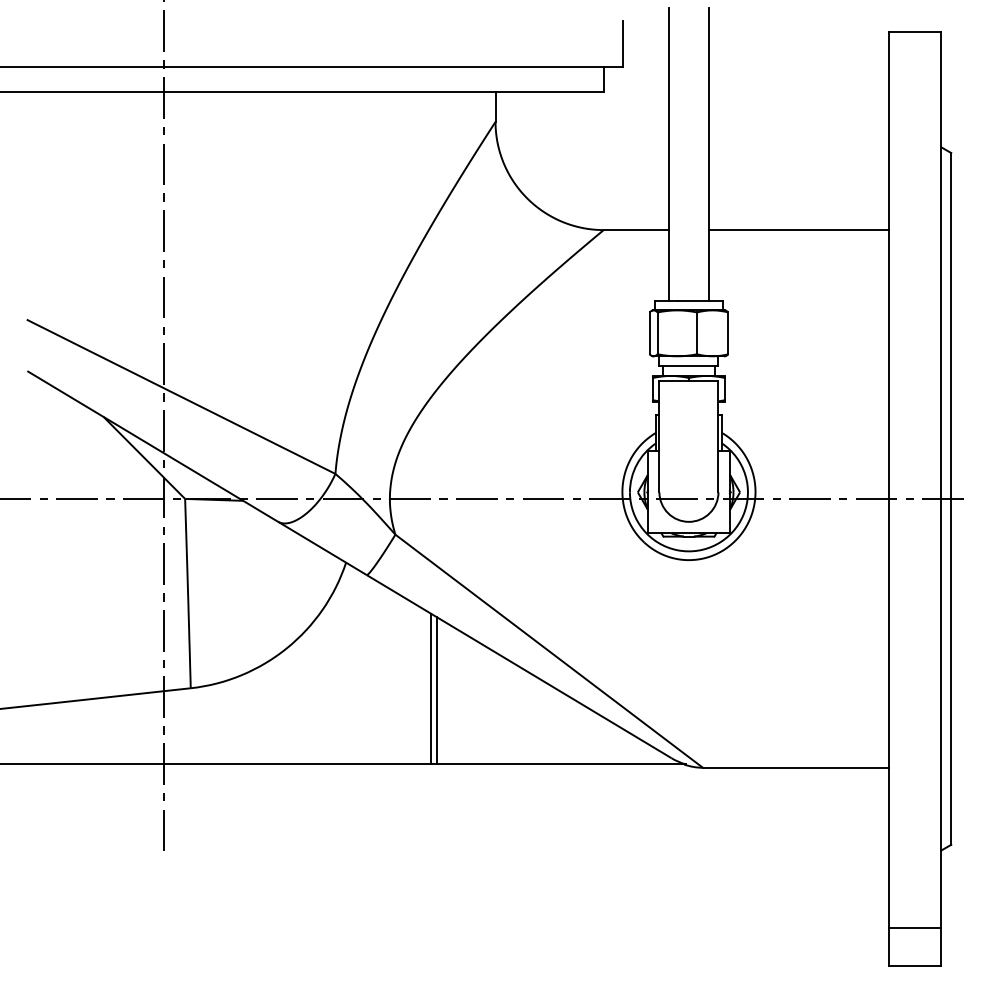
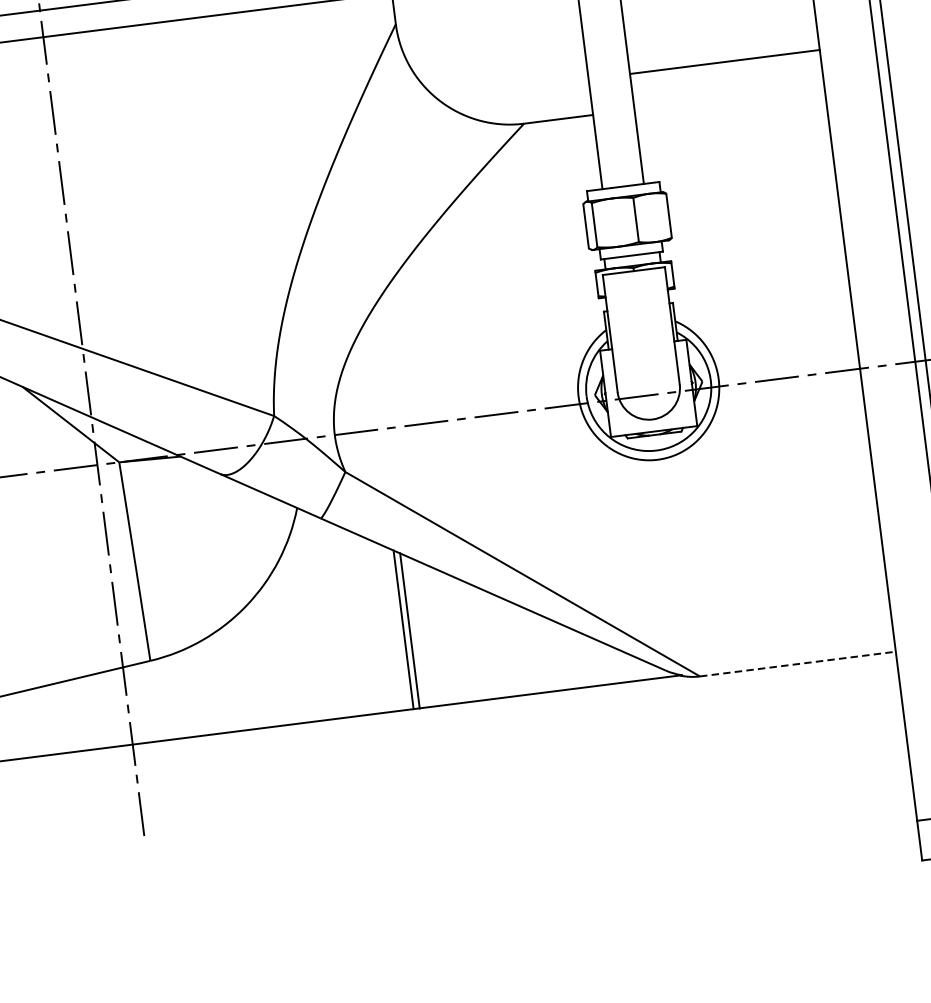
line: (798, 230) -> (724, 62), moved
line: (796, 767) -> (798, 663), solid -> dashed

